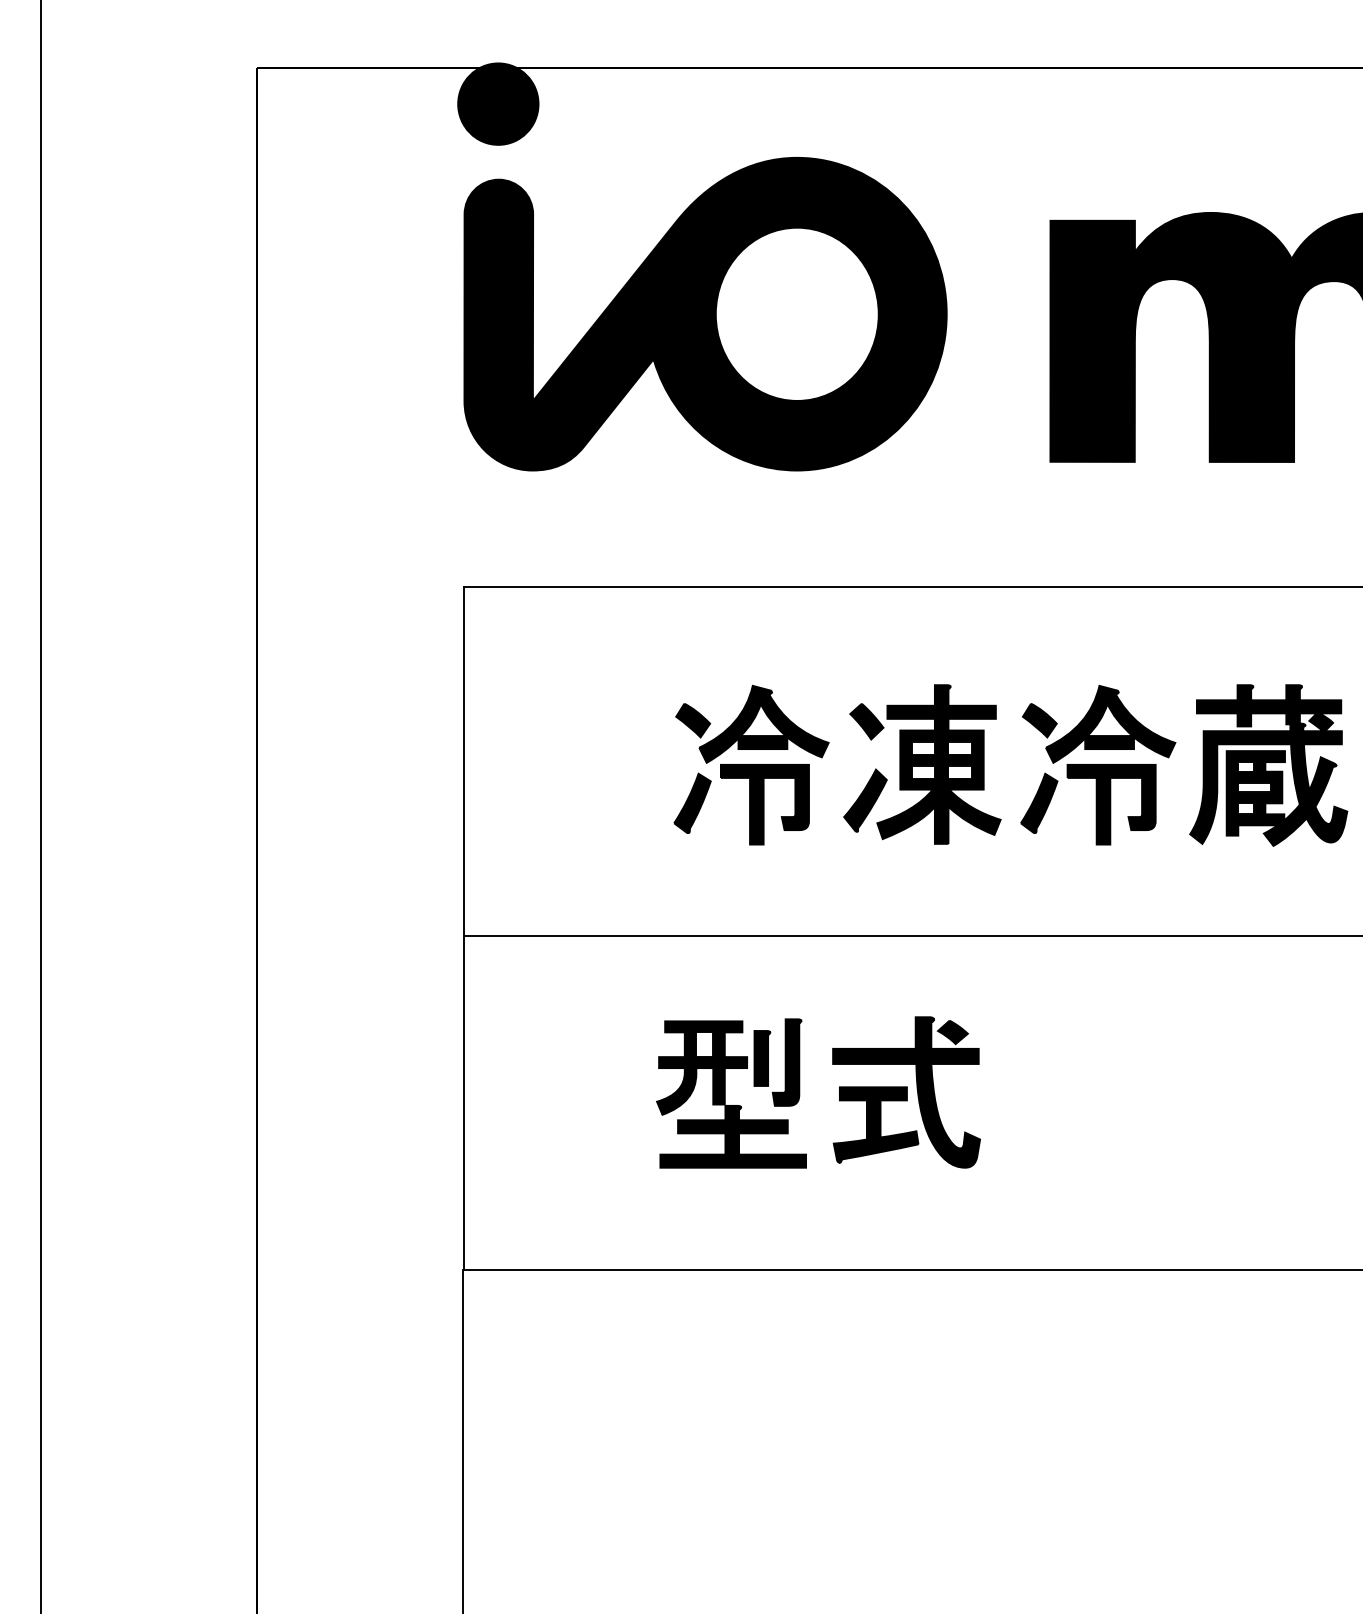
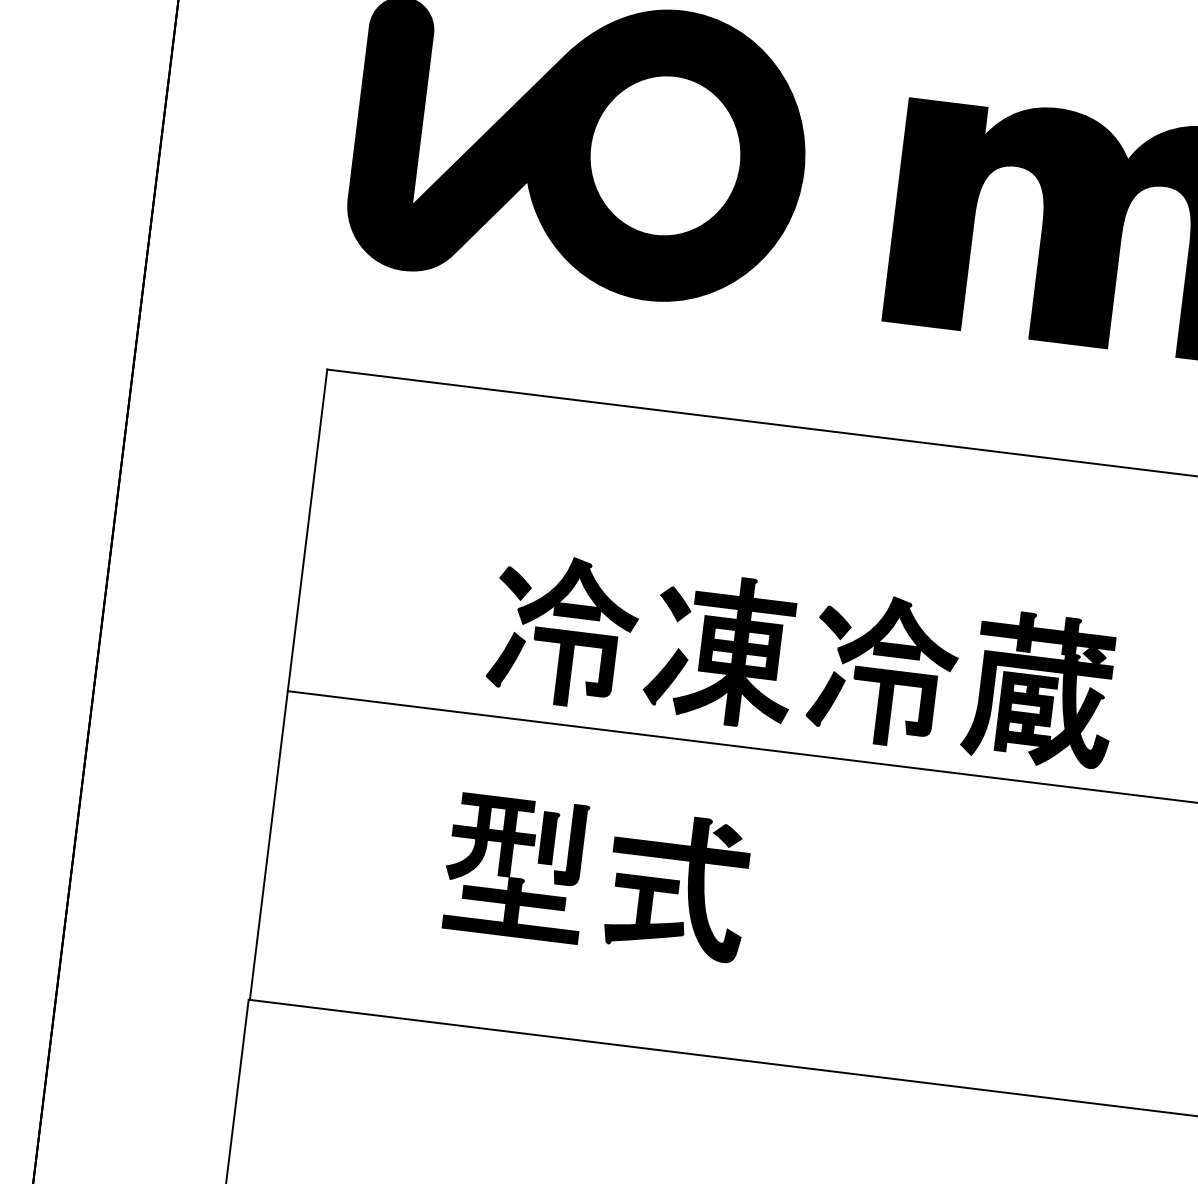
part: (984, 765) -> (779, 657), moved

